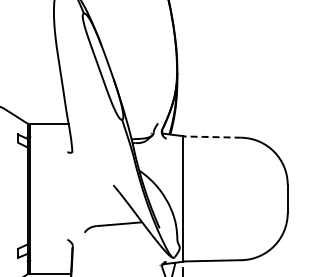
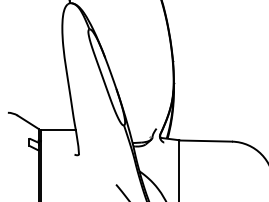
line: (211, 137) -> (204, 141), dashed -> solid

